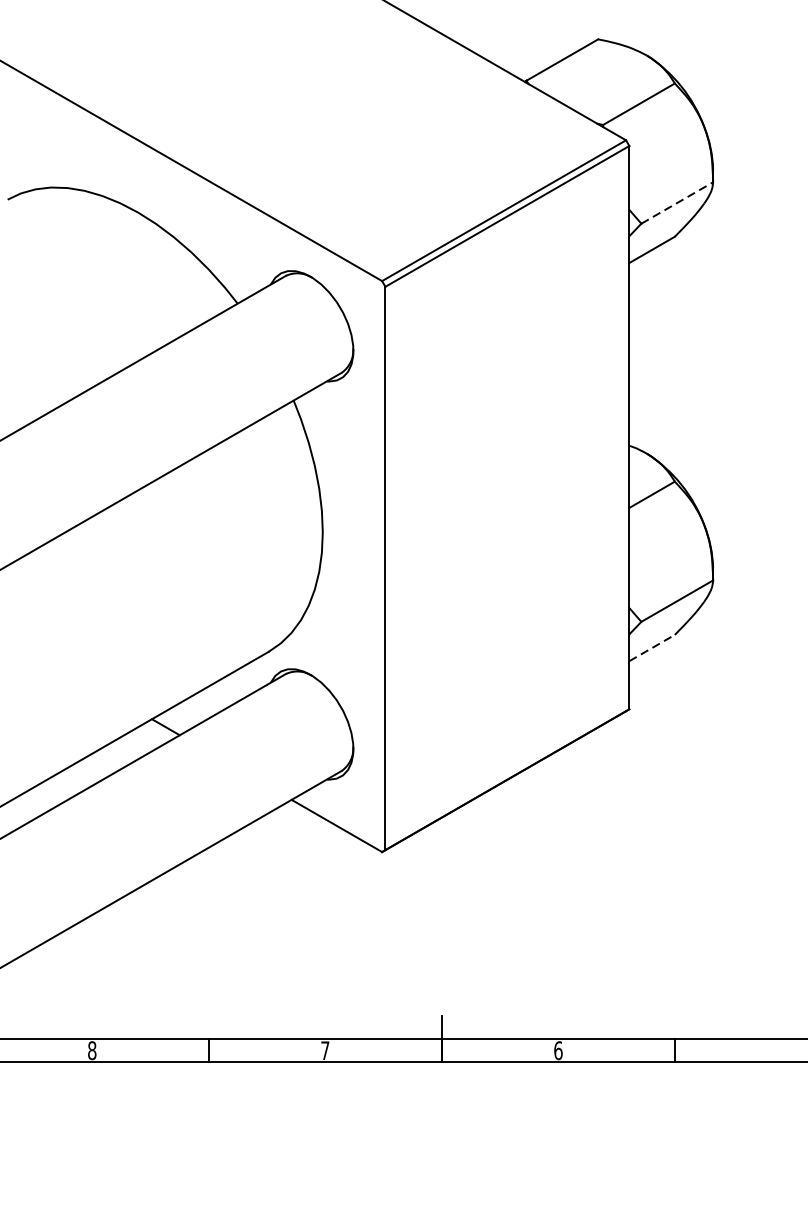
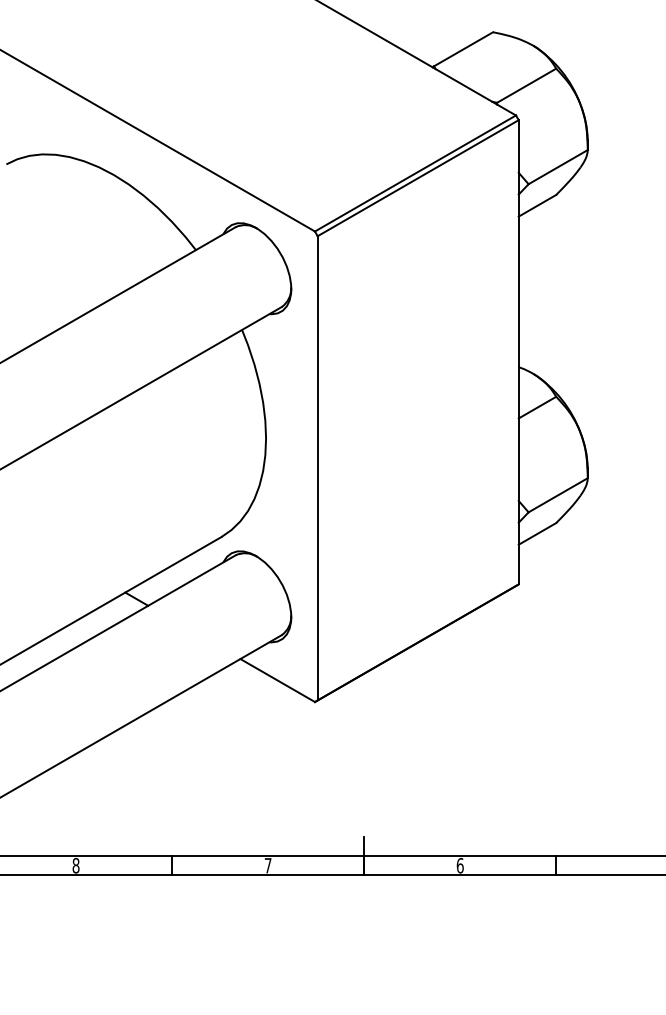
line: (677, 202) -> (558, 166), dashed -> solid
line: (652, 647) -> (537, 533), dashed -> solid

